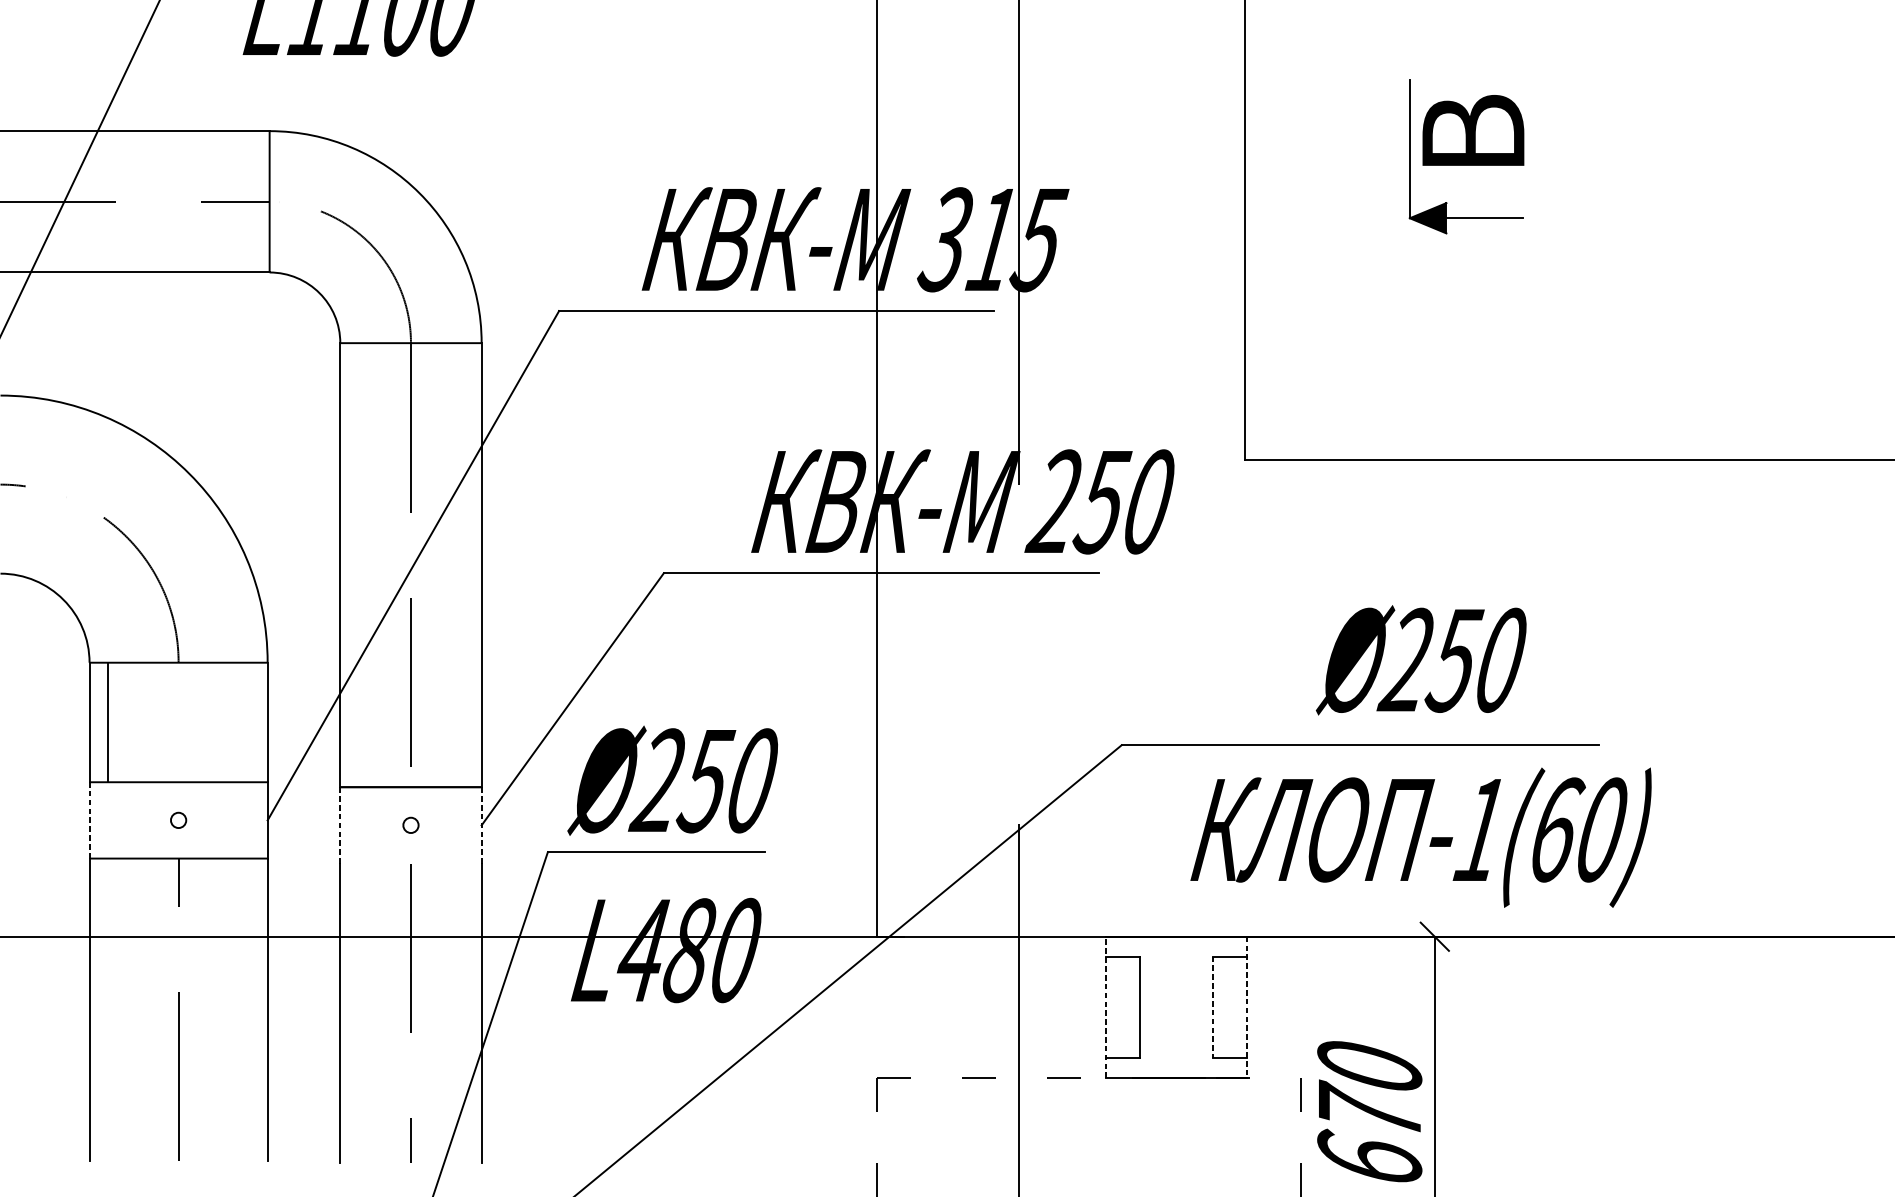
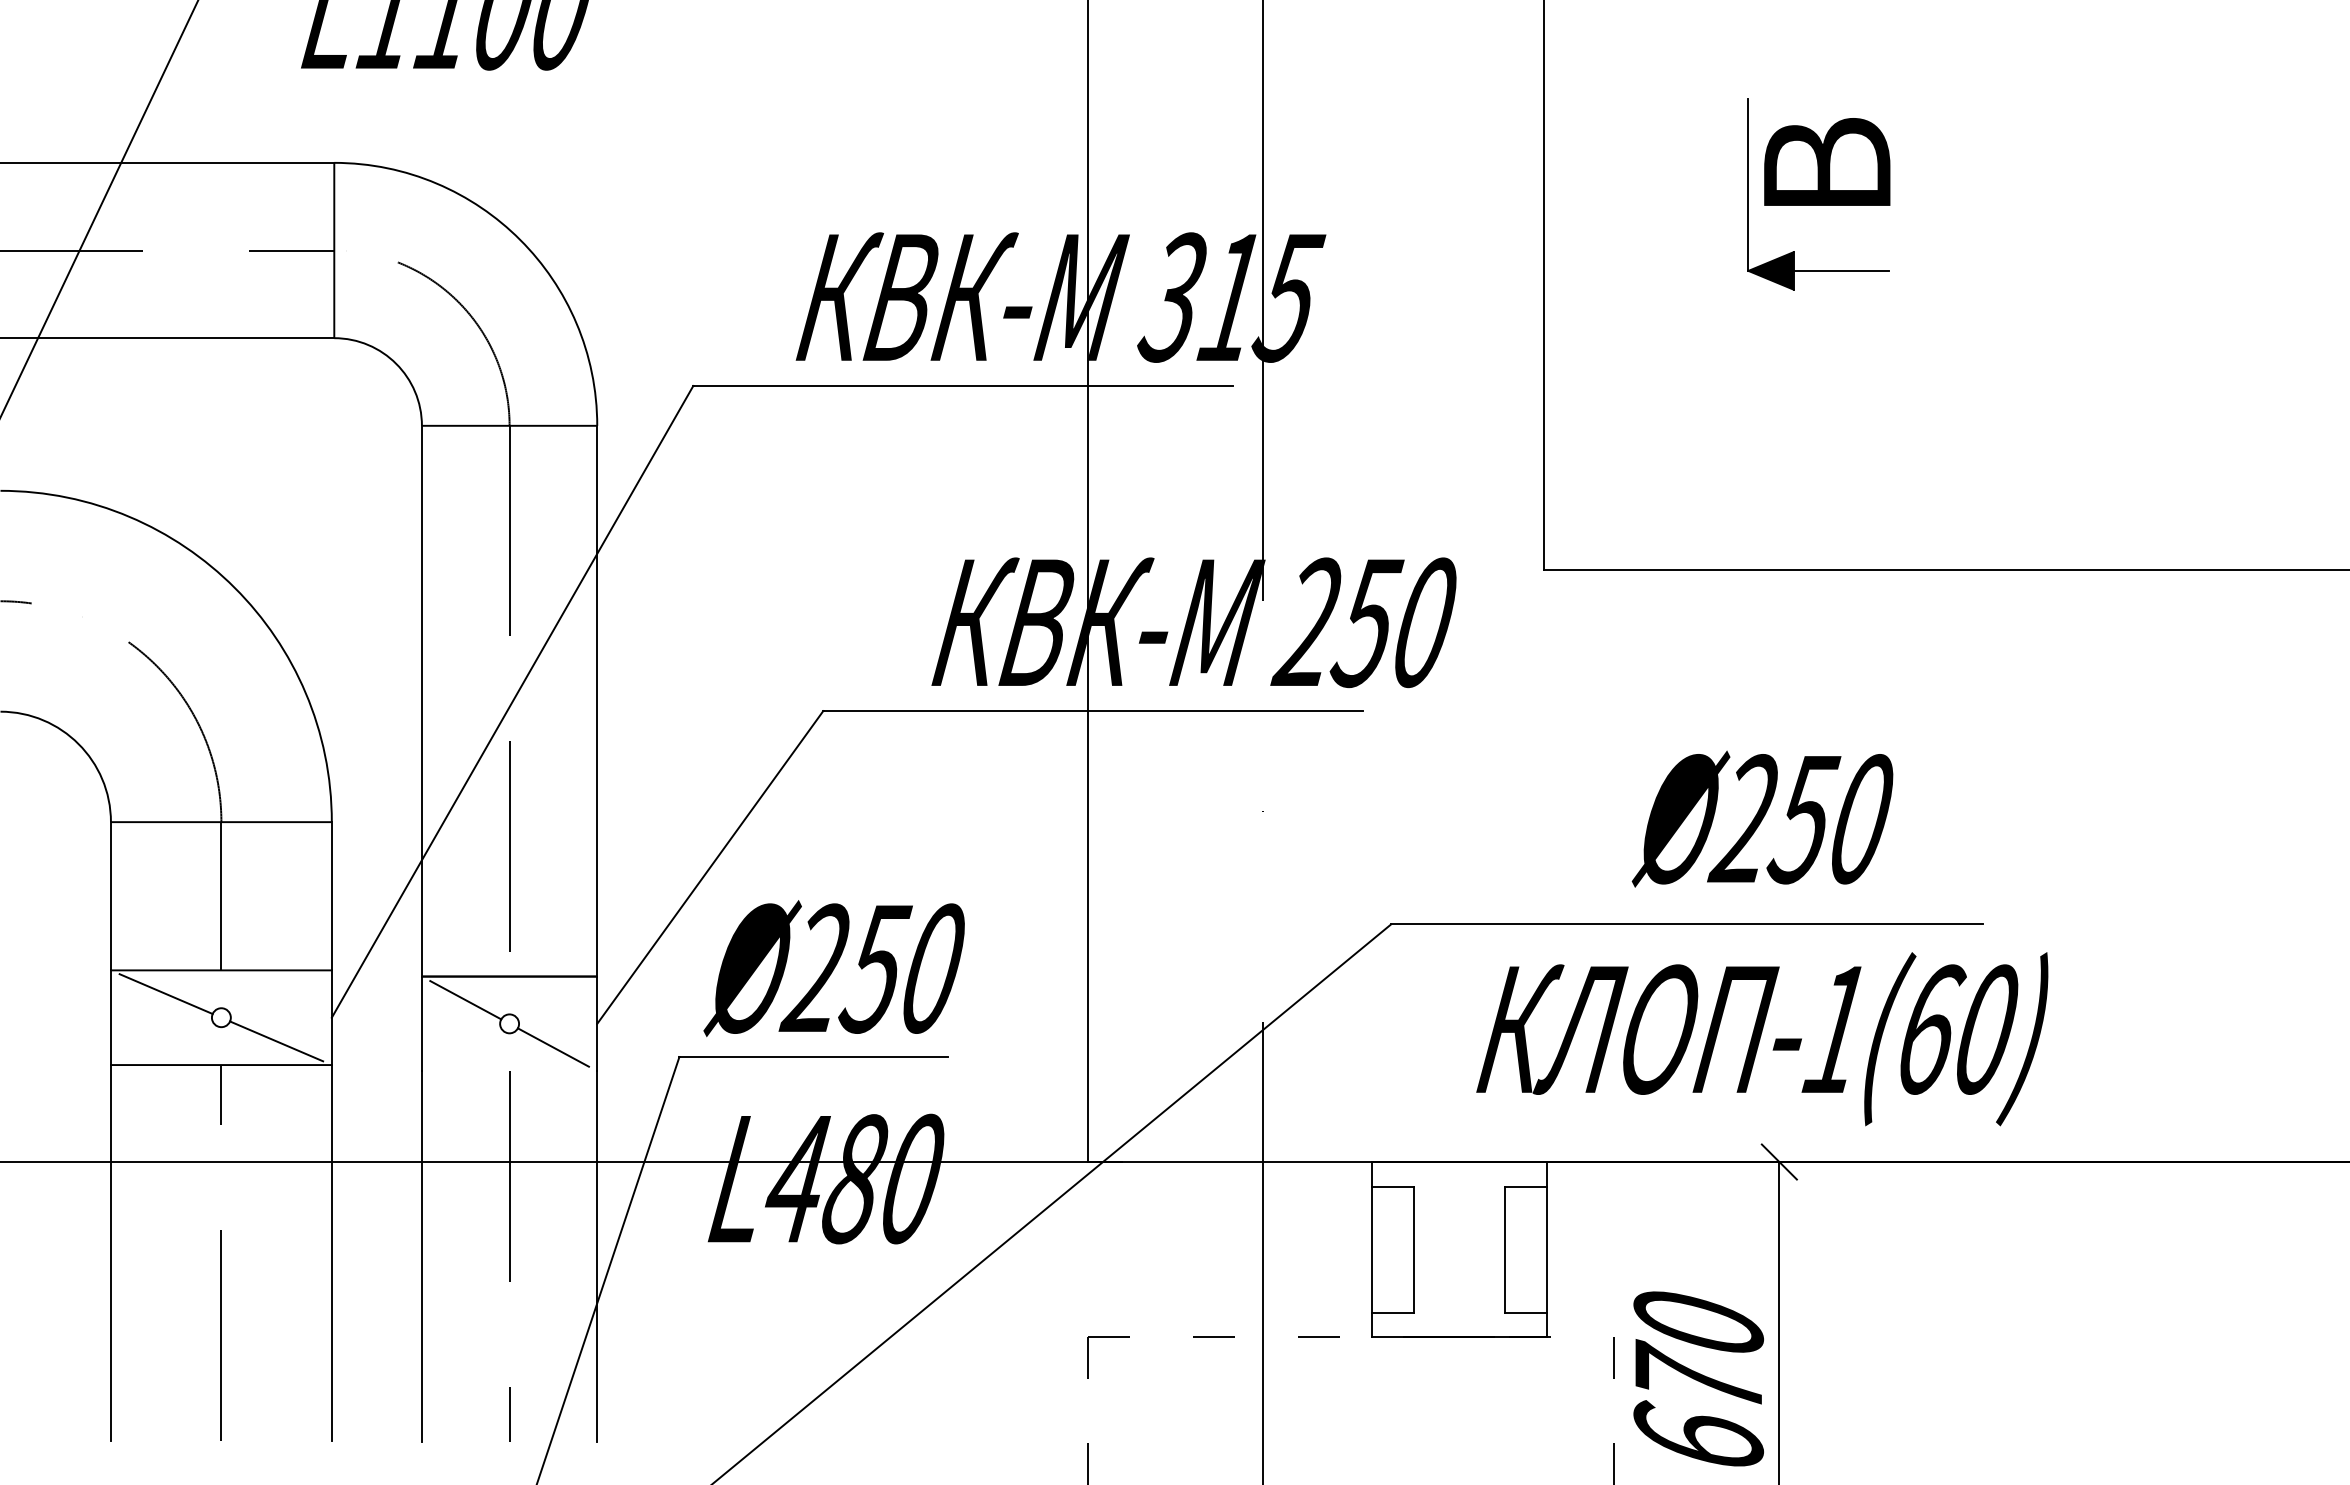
line: (108, 722) -> (221, 896), moved
line: (133, 800) -> (165, 993), added
line: (375, 806) -> (465, 1000), added
line: (89, 820) -> (110, 1017), dashed -> solid
line: (339, 825) -> (421, 1024), dashed -> solid
line: (481, 825) -> (597, 1024), dashed -> solid
line: (223, 839) -> (276, 1041), added
line: (445, 844) -> (552, 1047), added
line: (1105, 1007) -> (1371, 1249), dashed -> solid
line: (1247, 1007) -> (1546, 1249), dashed -> solid
line: (1213, 1008) -> (1504, 1250), dashed -> solid

